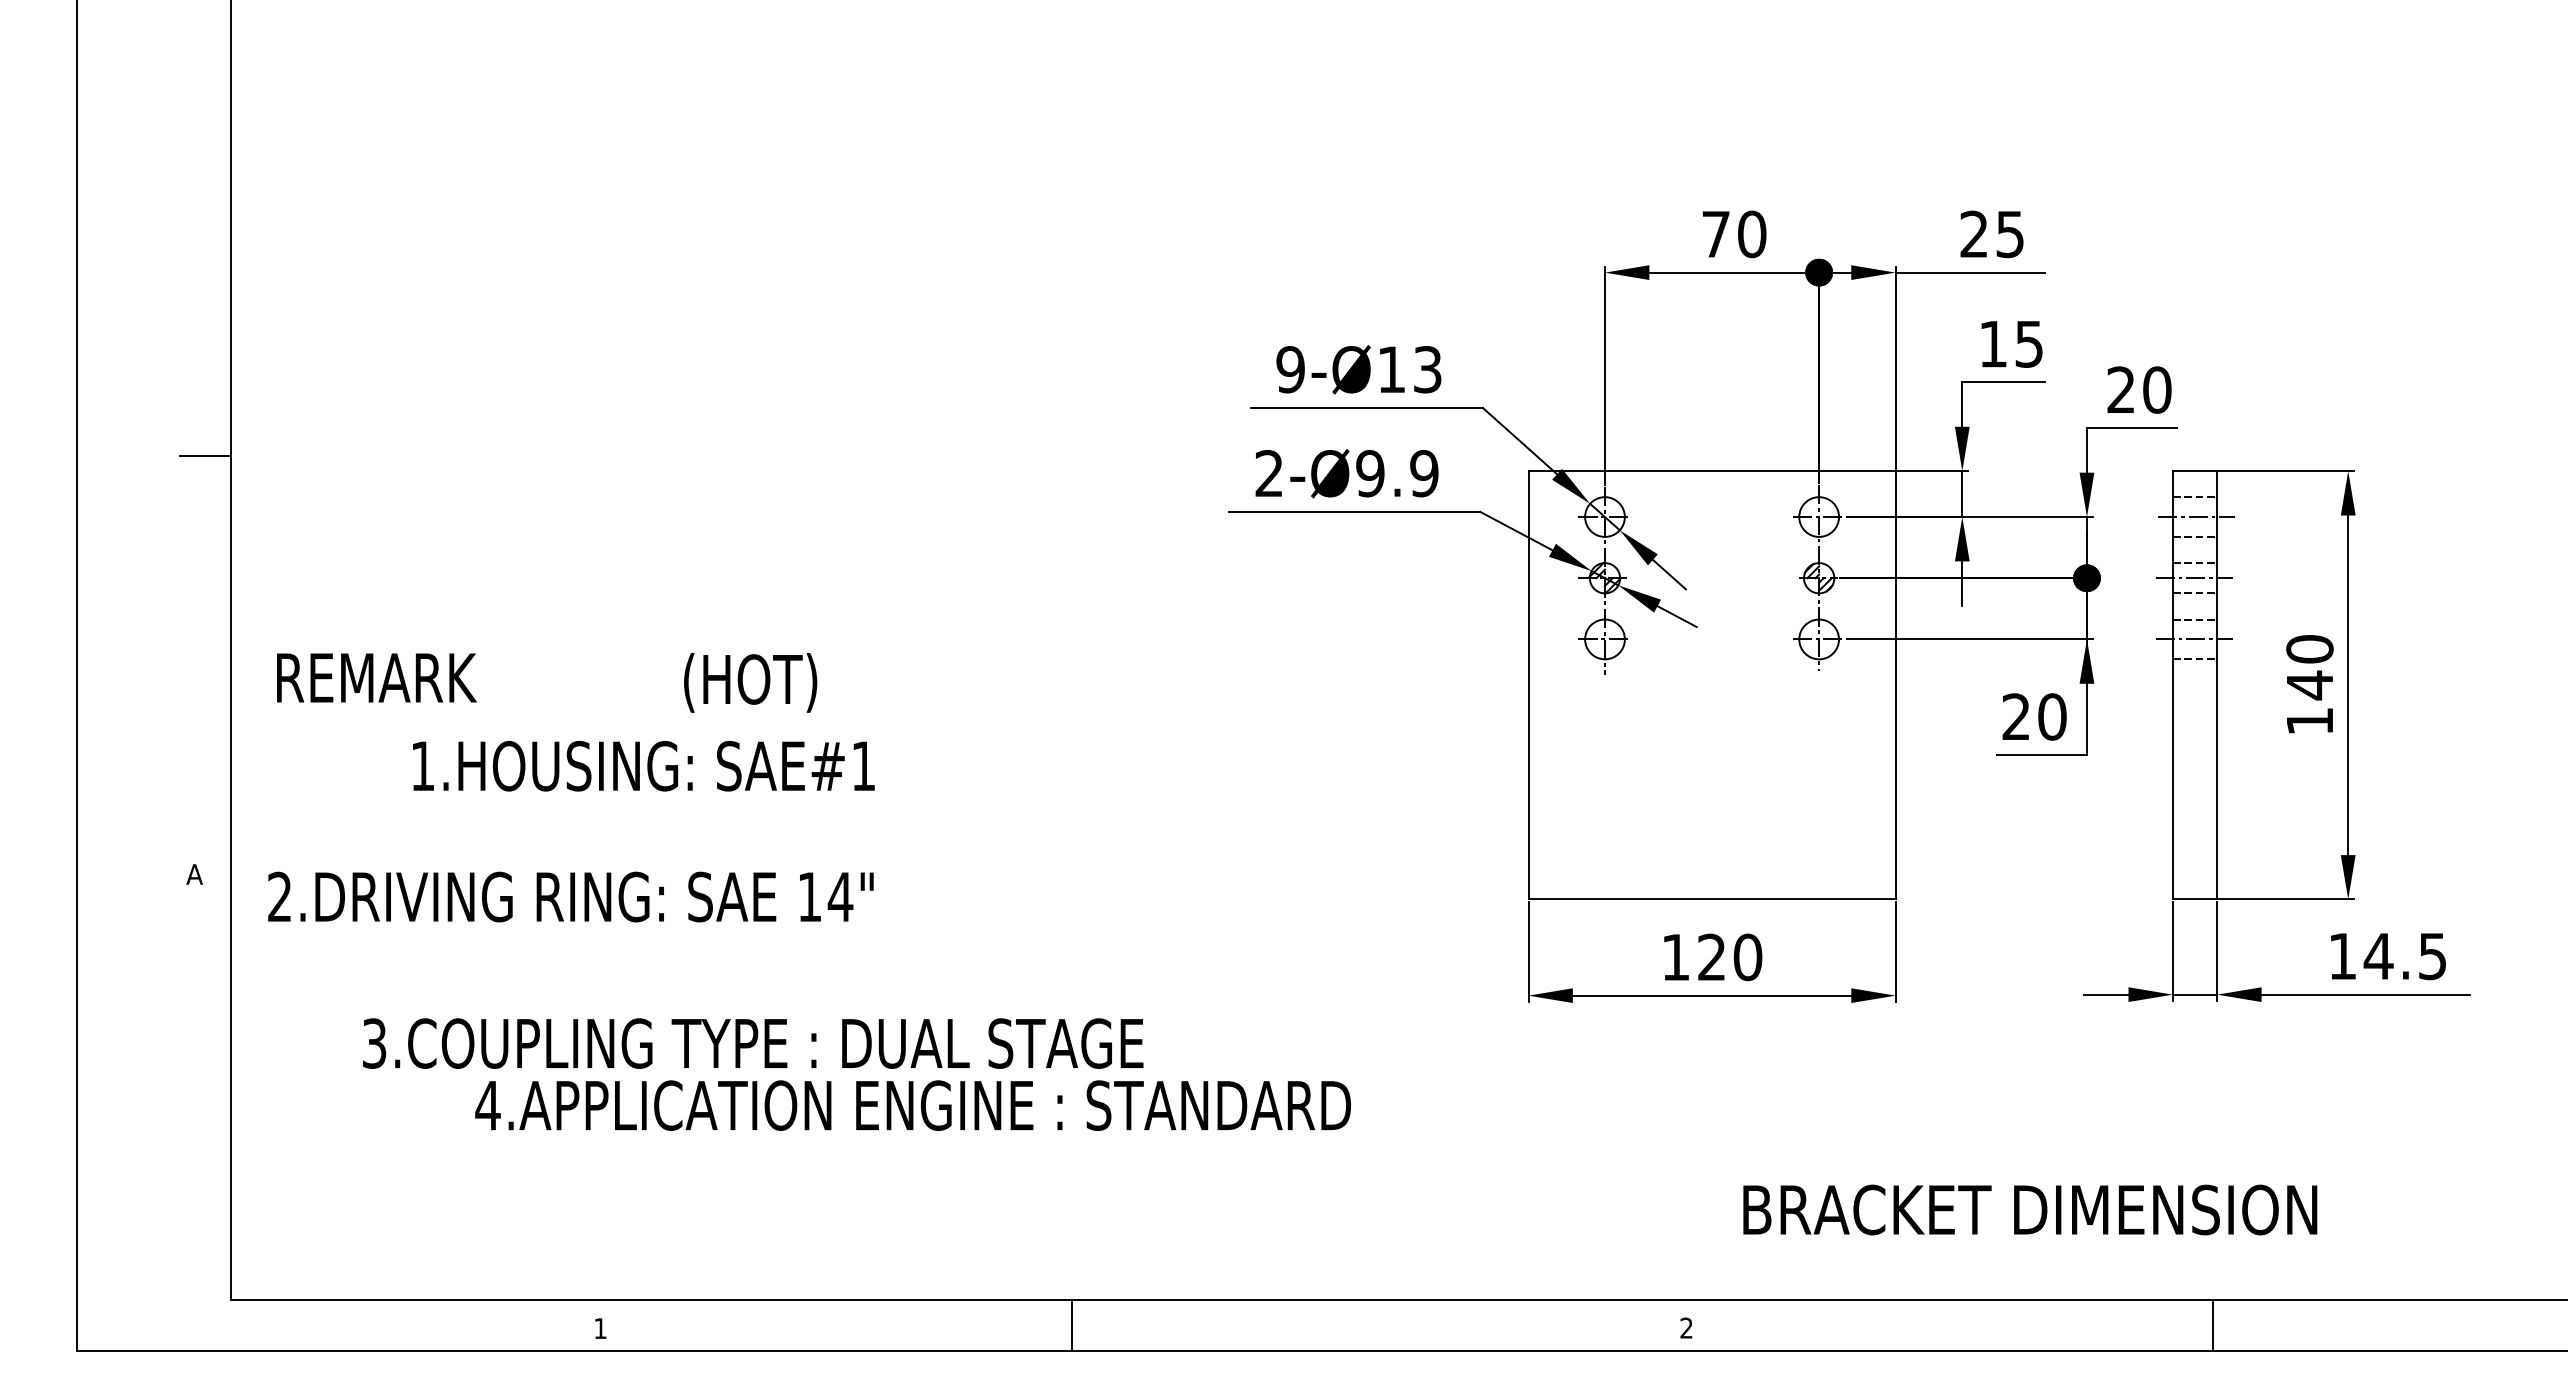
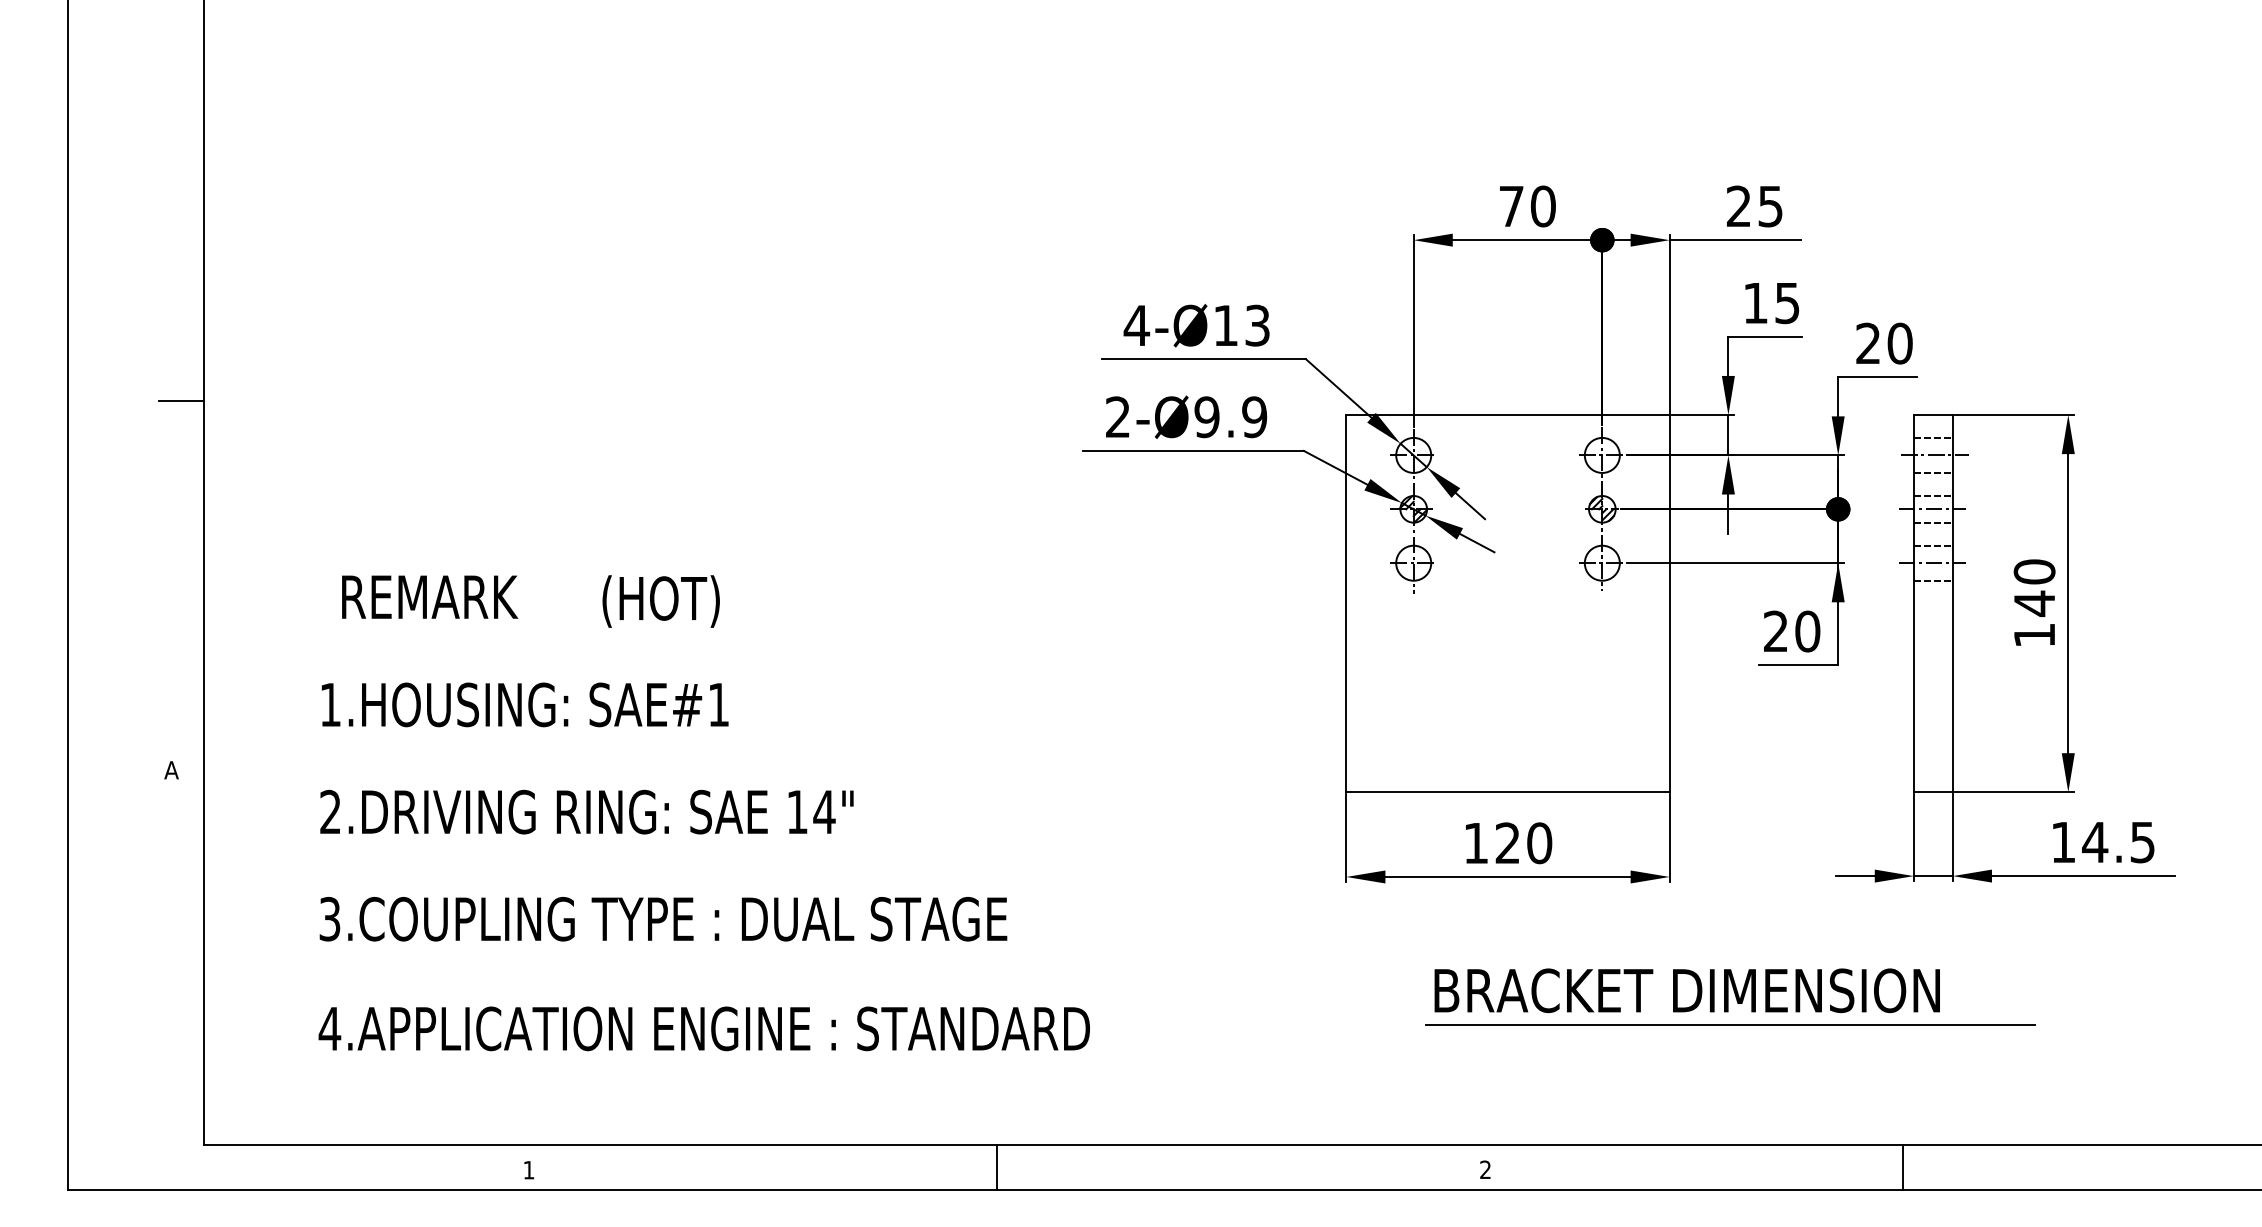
text: (1290, 369) -> (1136, 325), 9-Ø13 -> 4-Ø13
text: (377, 677) -> (430, 596), moved
text: (643, 765) -> (524, 704), moved
text: (570, 896) -> (586, 811), moved
text: (912, 1105) -> (703, 1028), moved
line: (1964, 1164) -> (1730, 1025), added
text: (2029, 1209) -> (1686, 990), moved
line: (1071, 1324) -> (996, 1166), moved
line: (2213, 1324) -> (1903, 1166), moved

